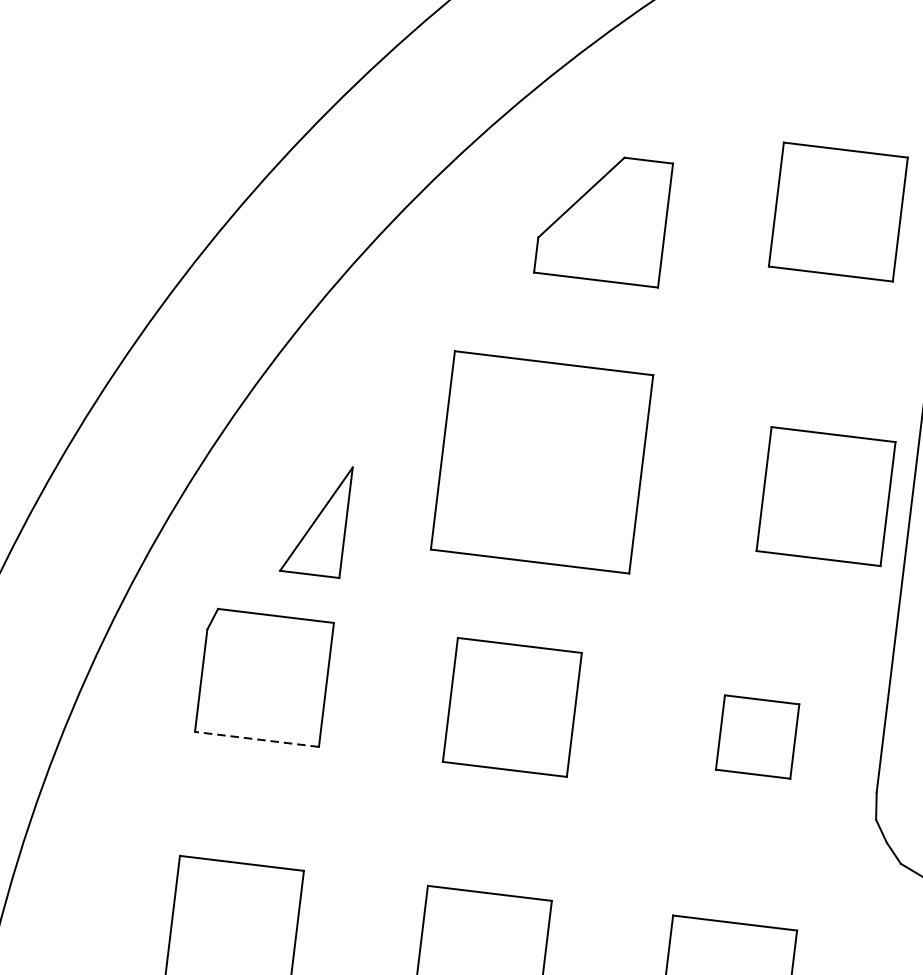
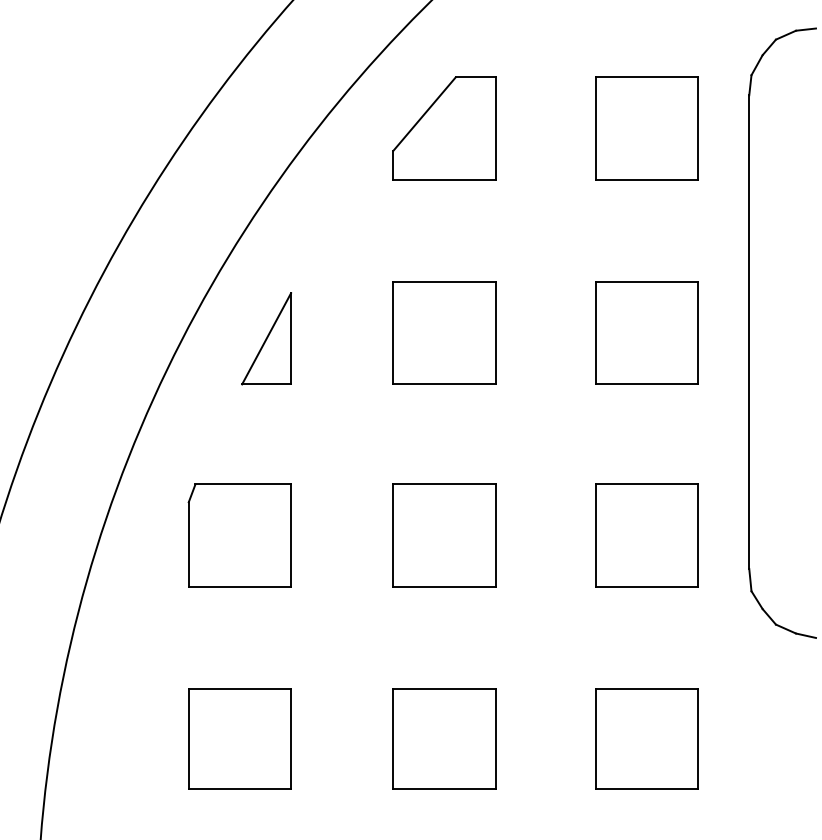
part: (837, 211) -> (646, 128), moved
part: (603, 217) -> (444, 128), moved
part: (542, 461) -> (444, 332), size x0.62
part: (825, 495) -> (646, 332), moved
part: (316, 518) -> (266, 338), moved
part: (757, 736) -> (646, 535), size x1.67
line: (256, 738) -> (239, 586), dashed -> solid

